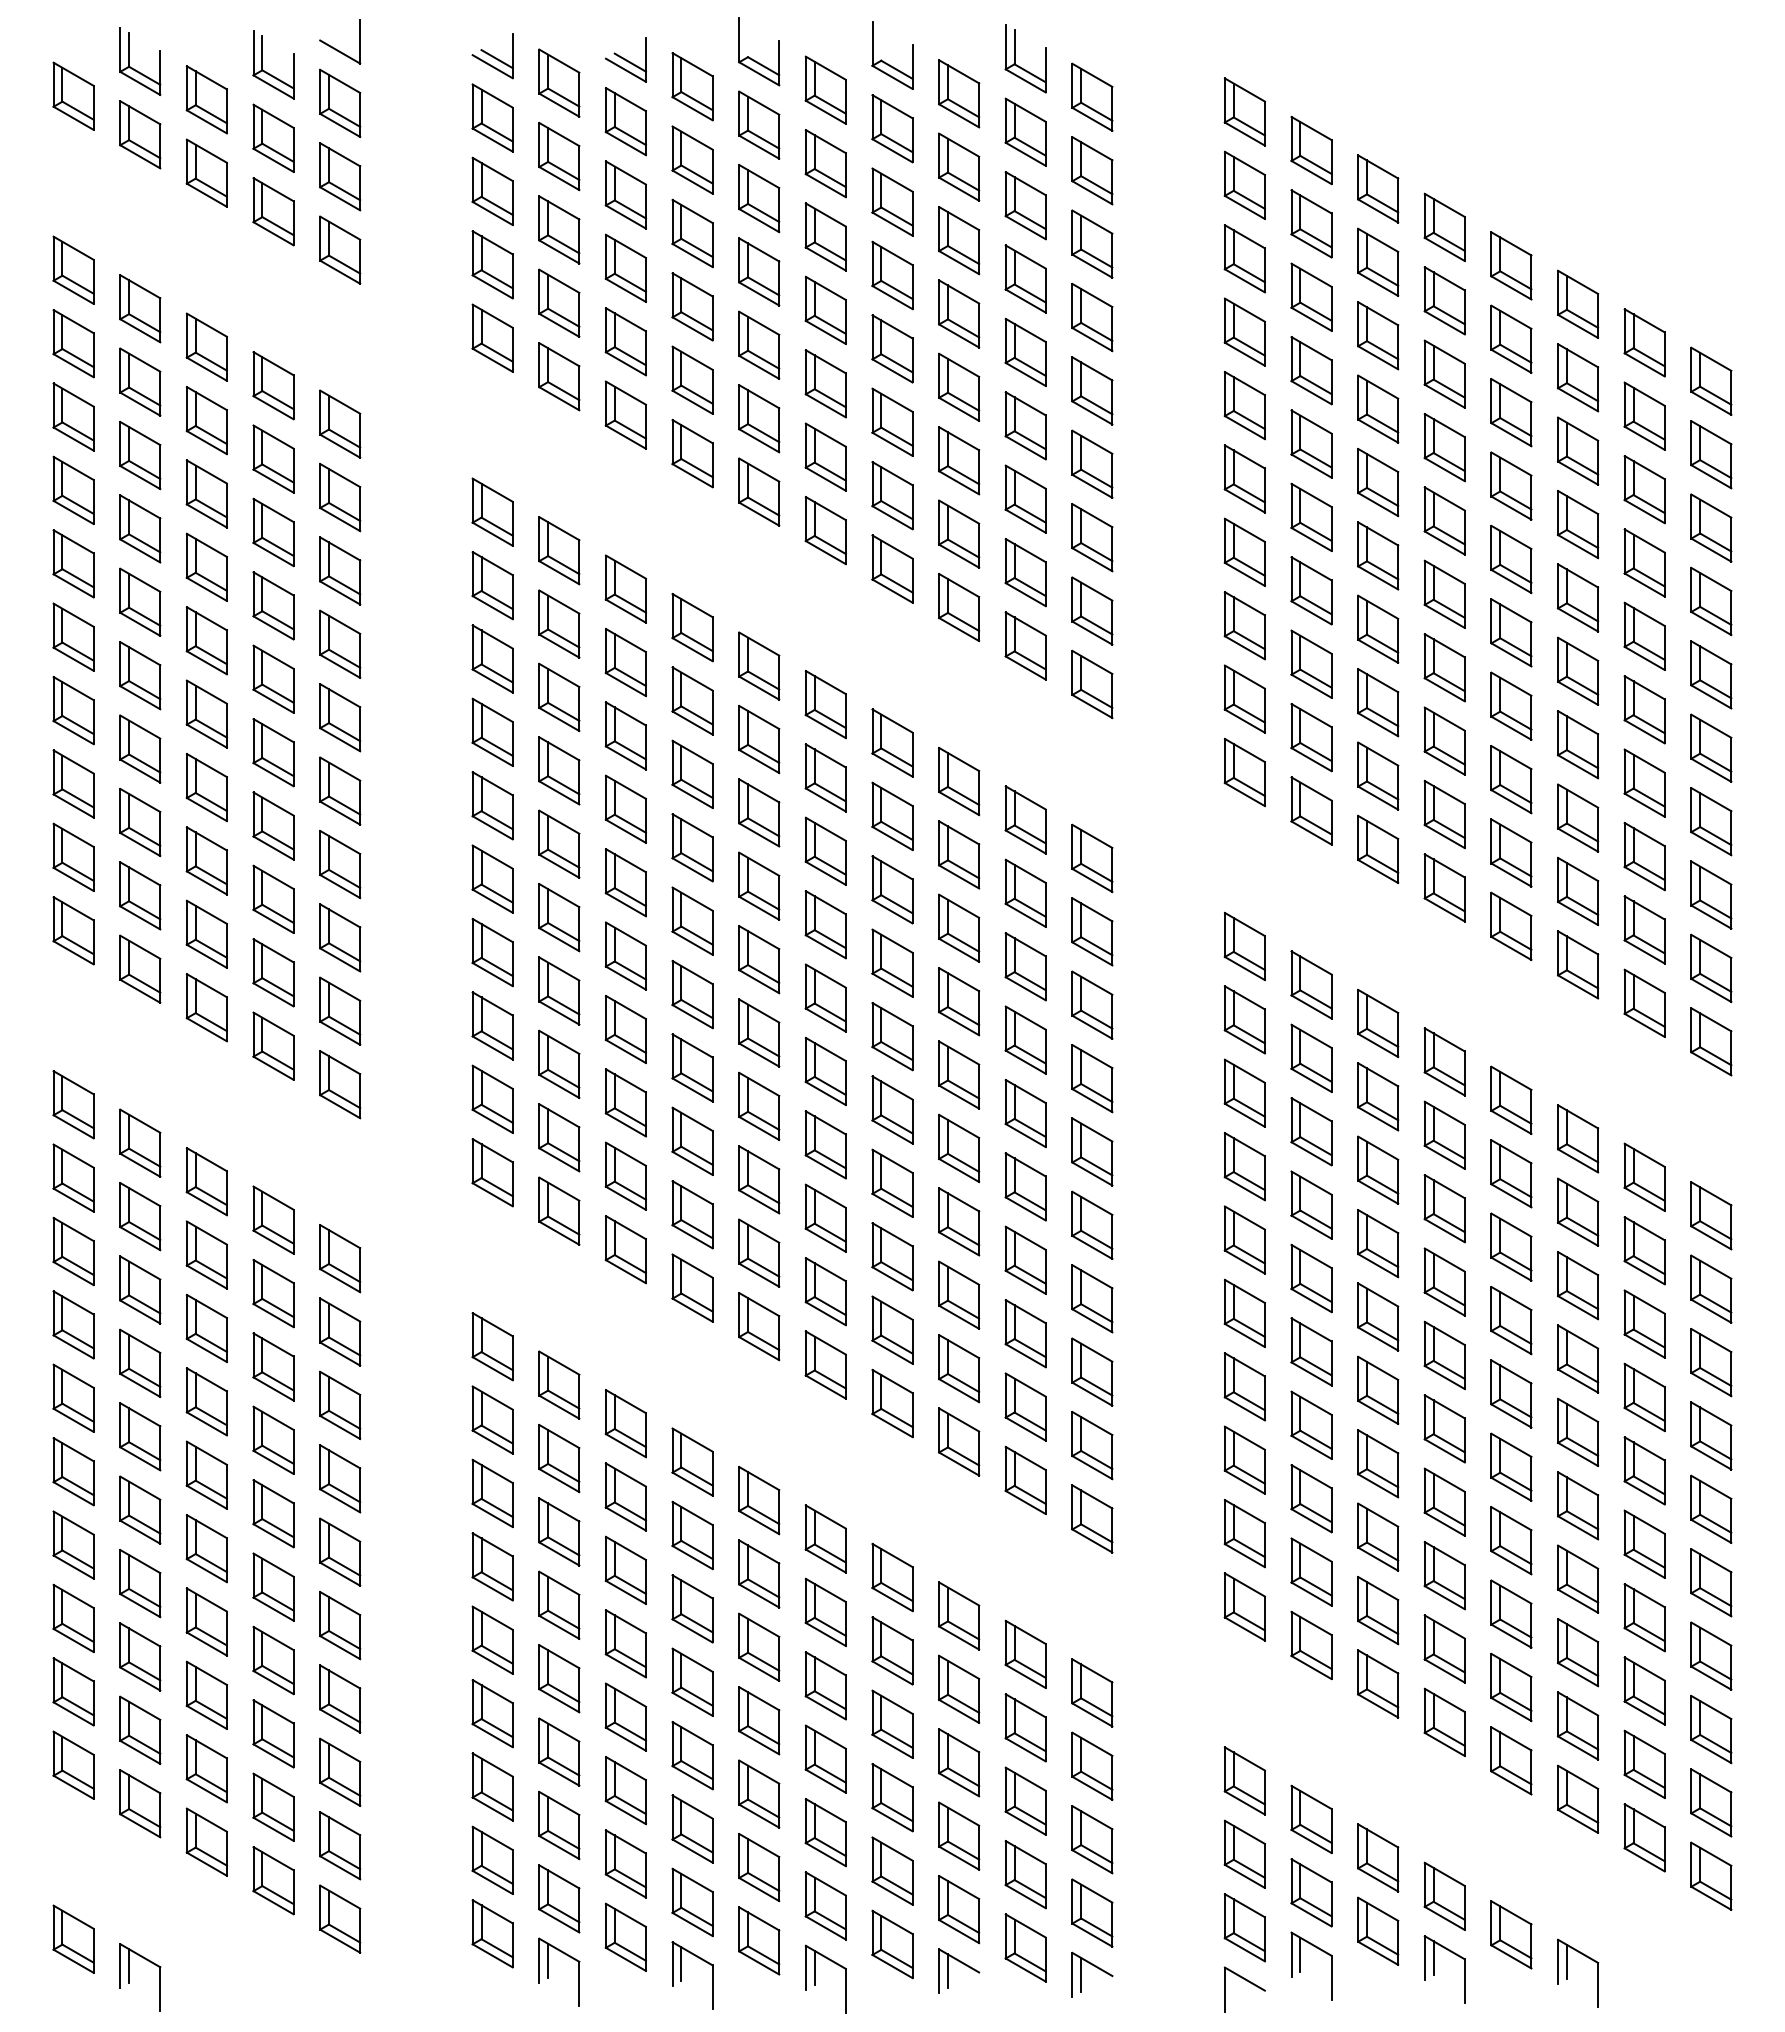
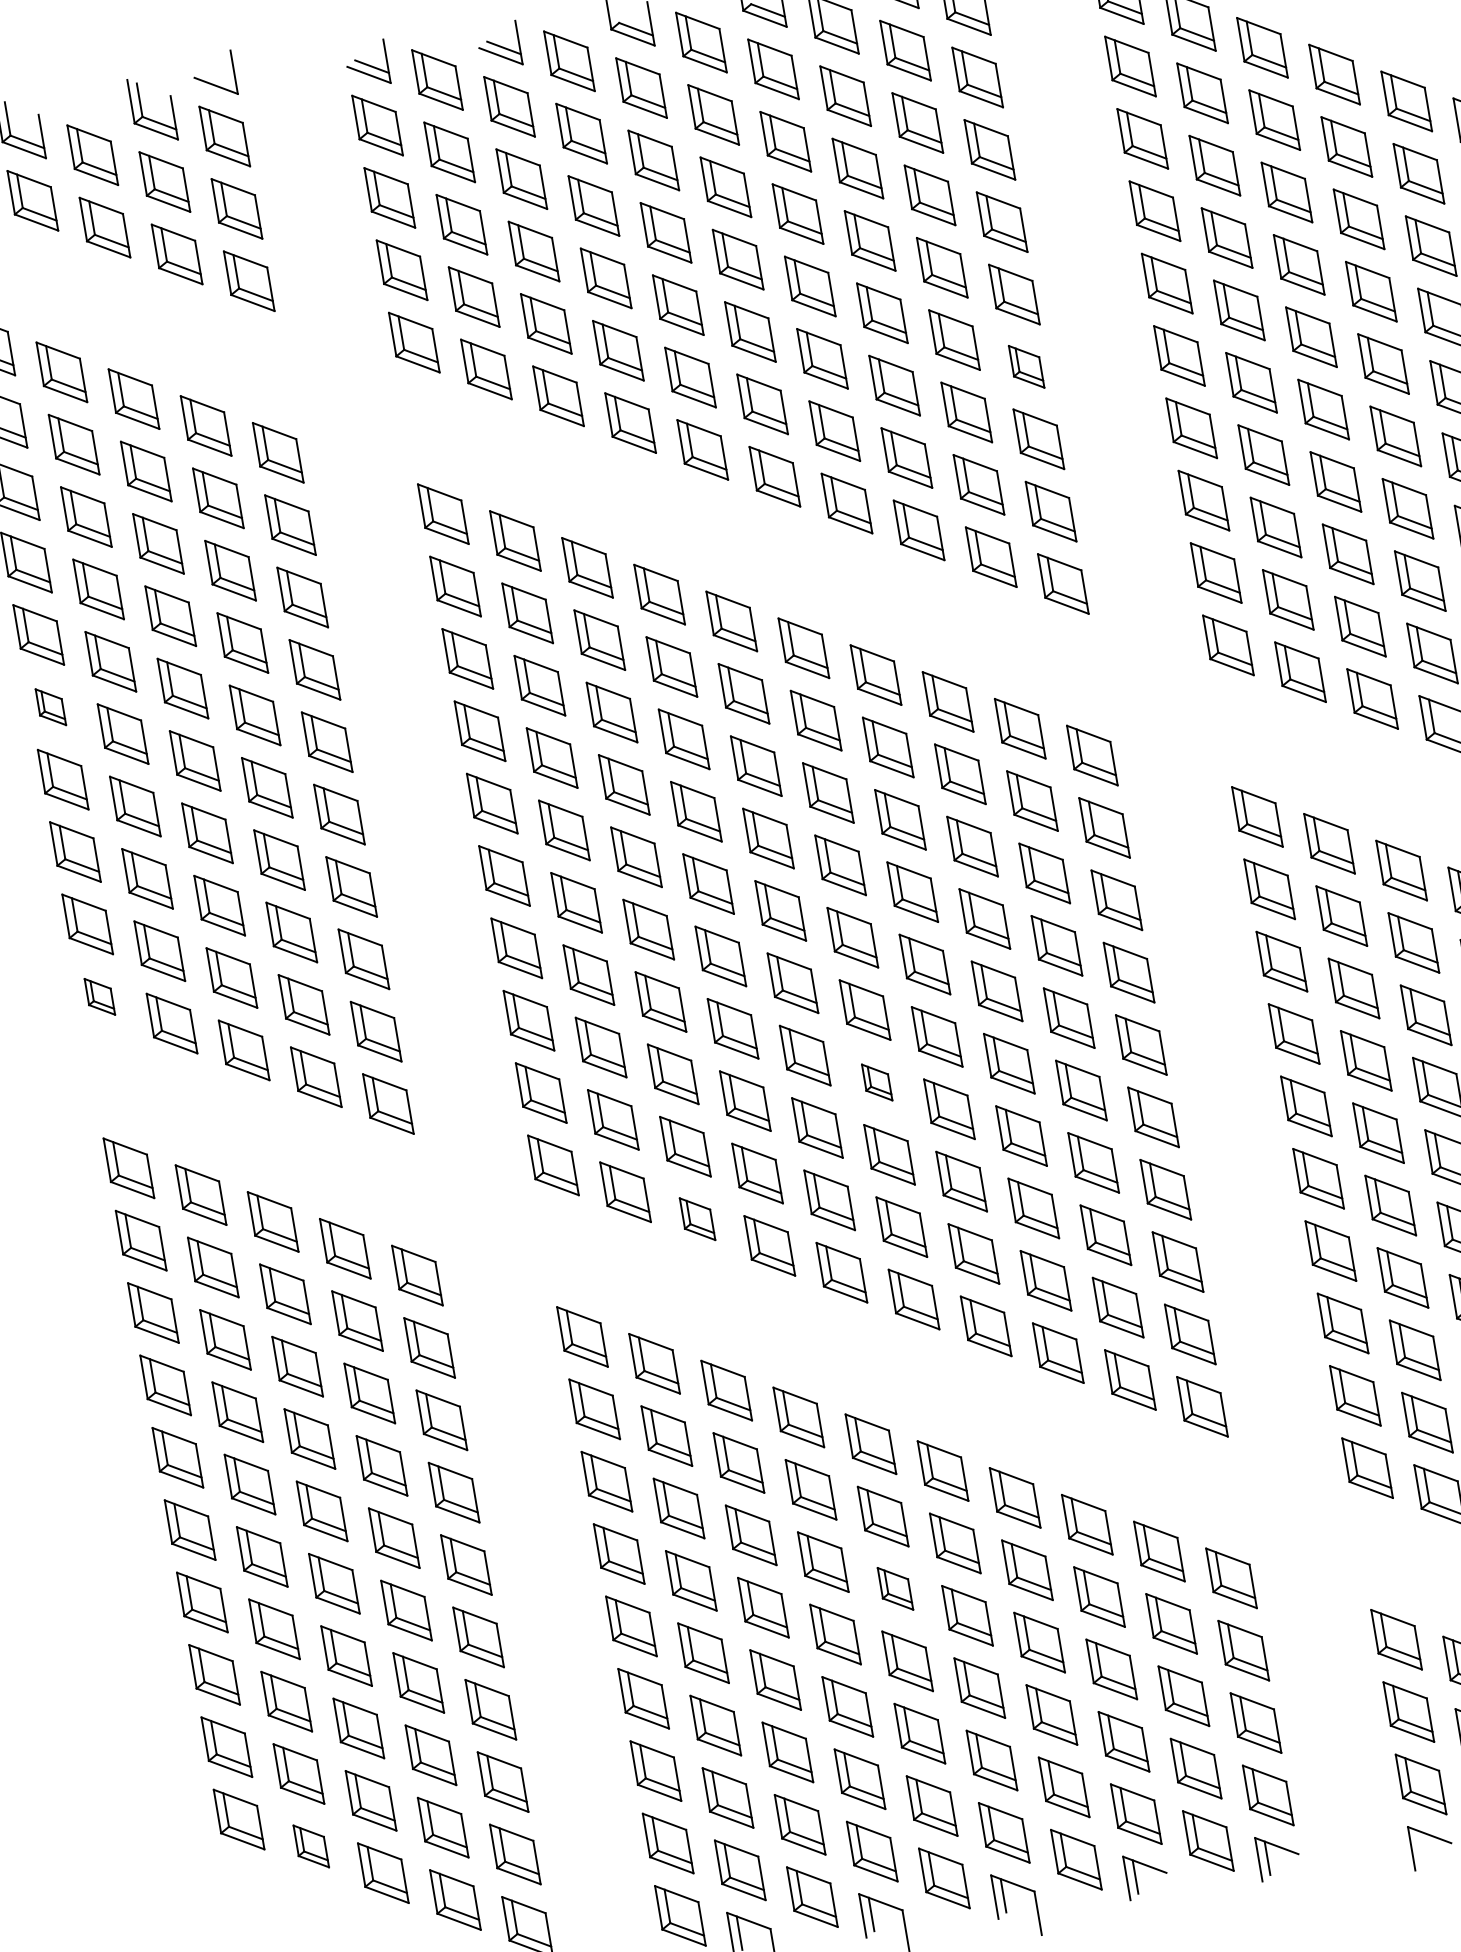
part: (1092, 463) -> (1026, 366), size x0.7
part: (73, 636) -> (50, 706), size x0.6
part: (73, 930) -> (99, 996), size x0.6
part: (825, 1144) -> (876, 1082), size x0.6
part: (625, 1249) -> (697, 1219), size x0.7
part: (759, 1646) -> (895, 1588), size x0.7
part: (140, 1803) -> (311, 1846), size x0.7

